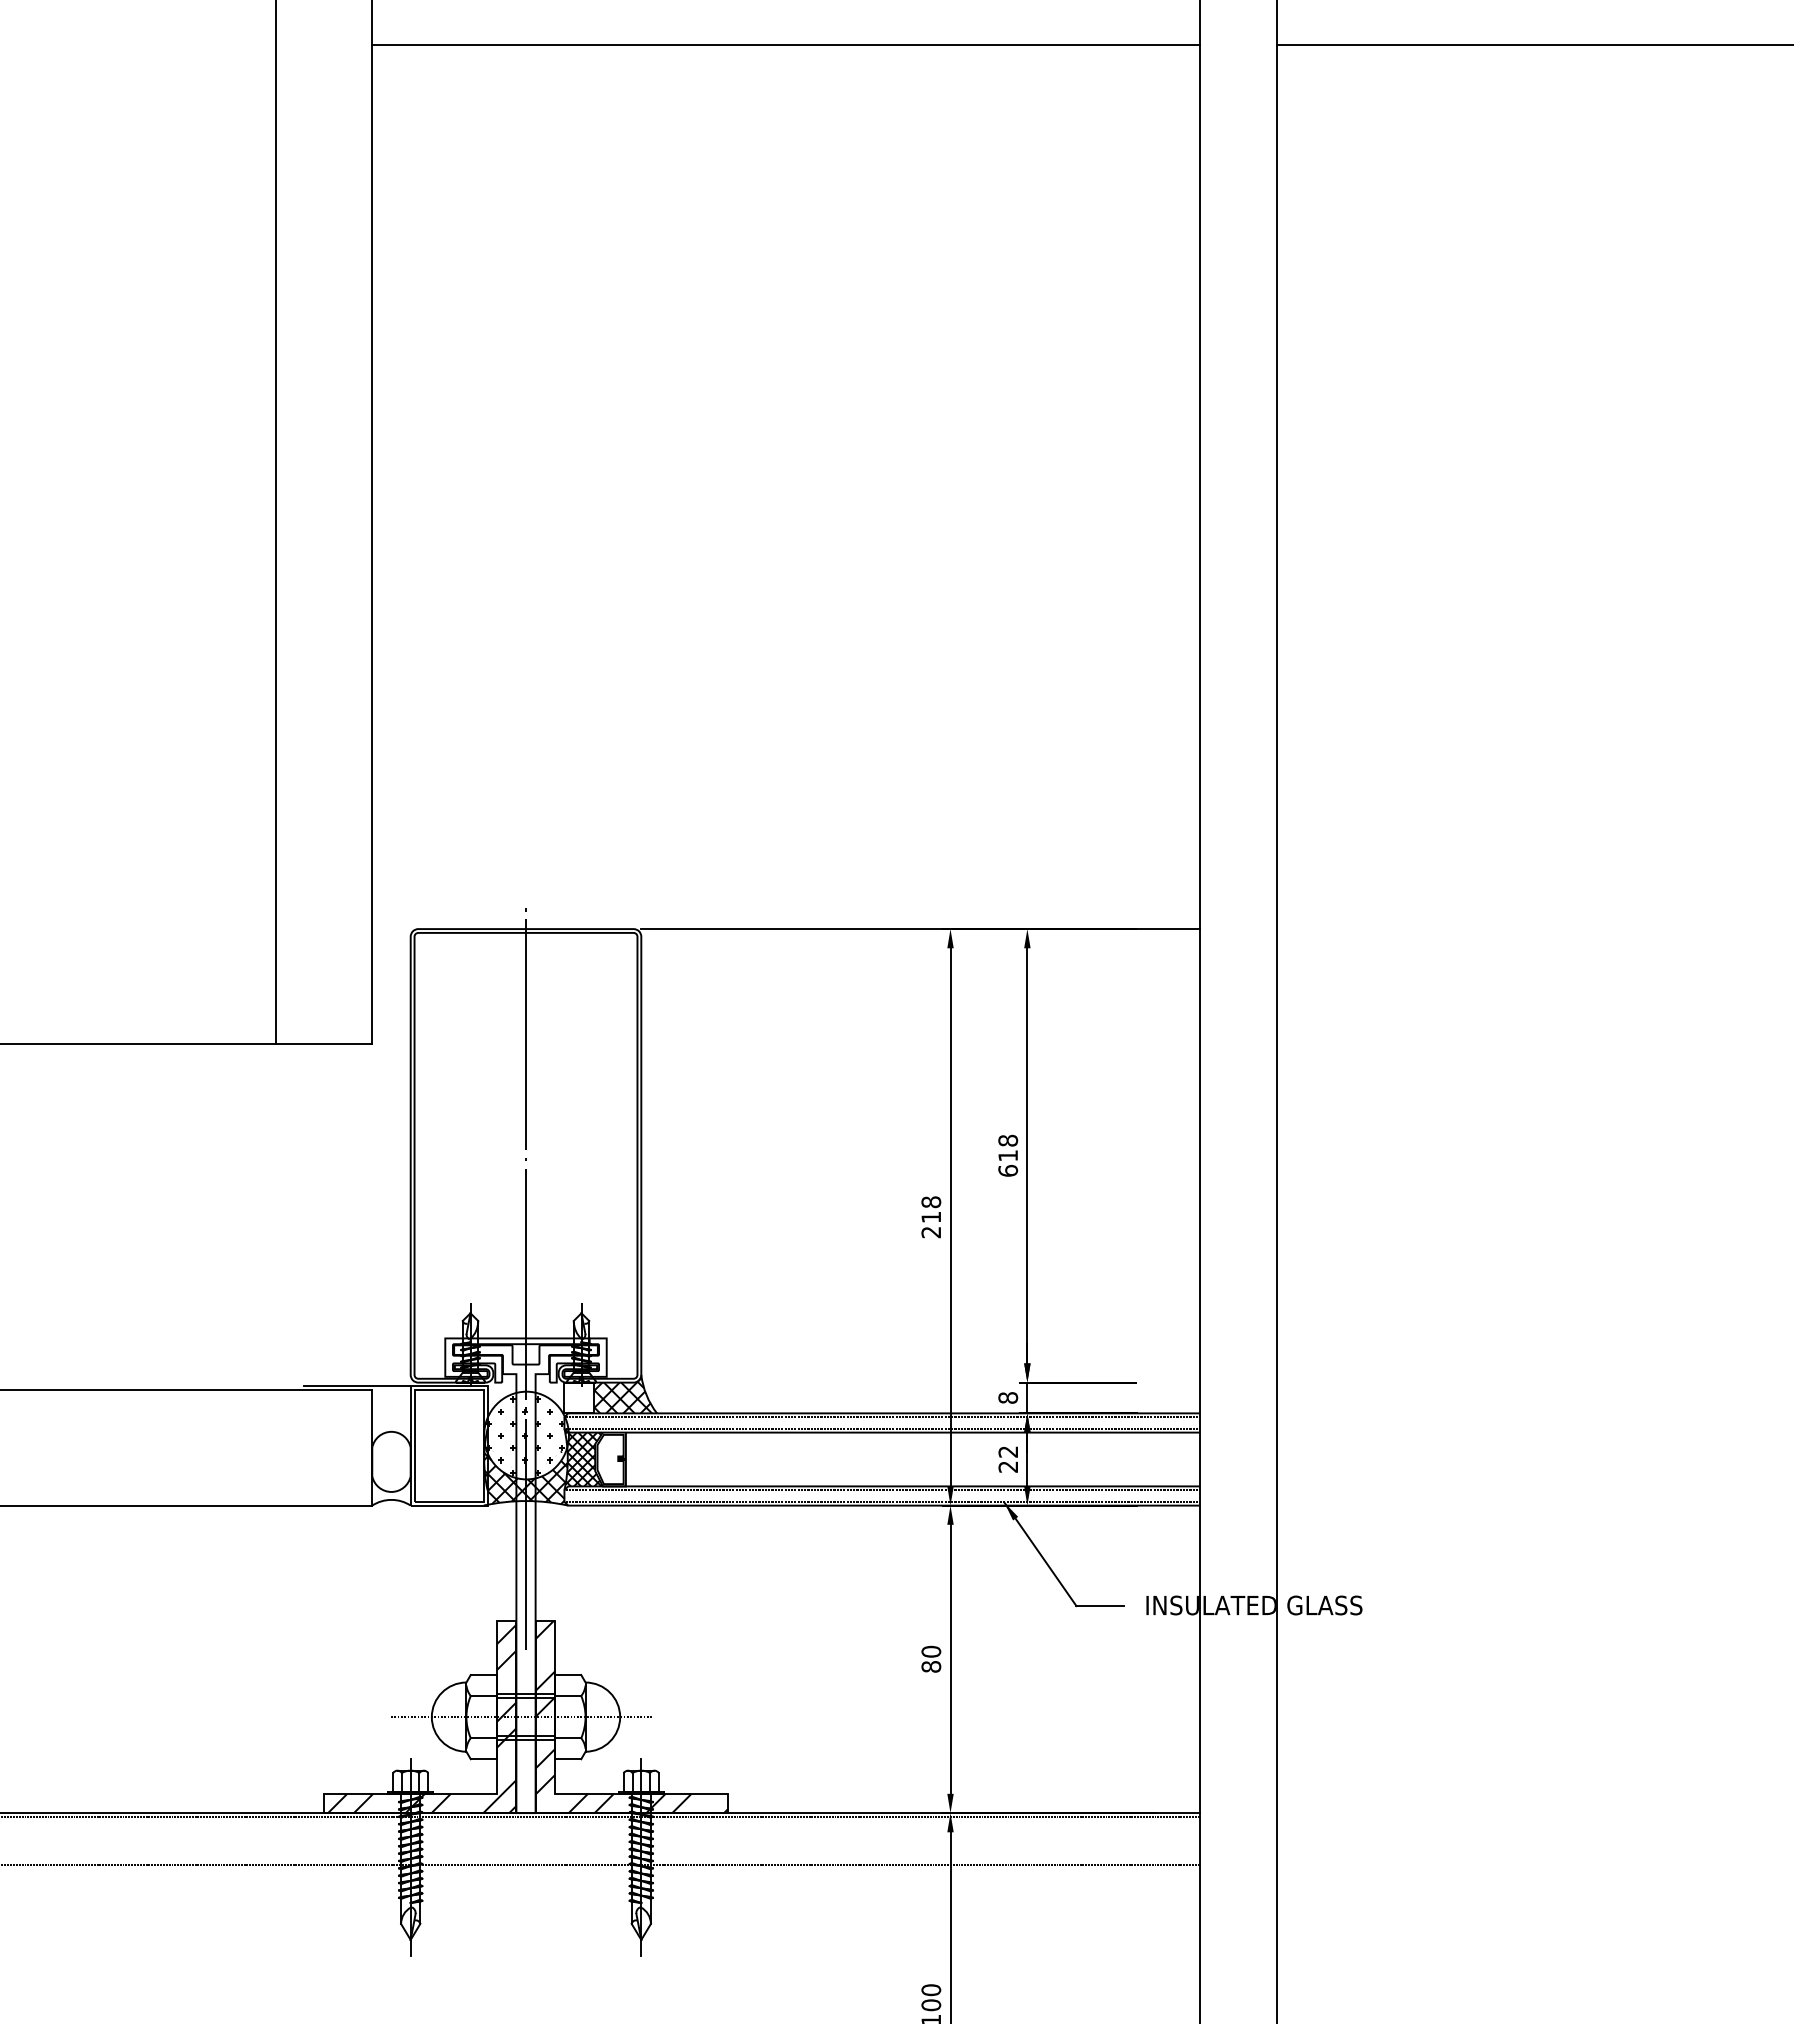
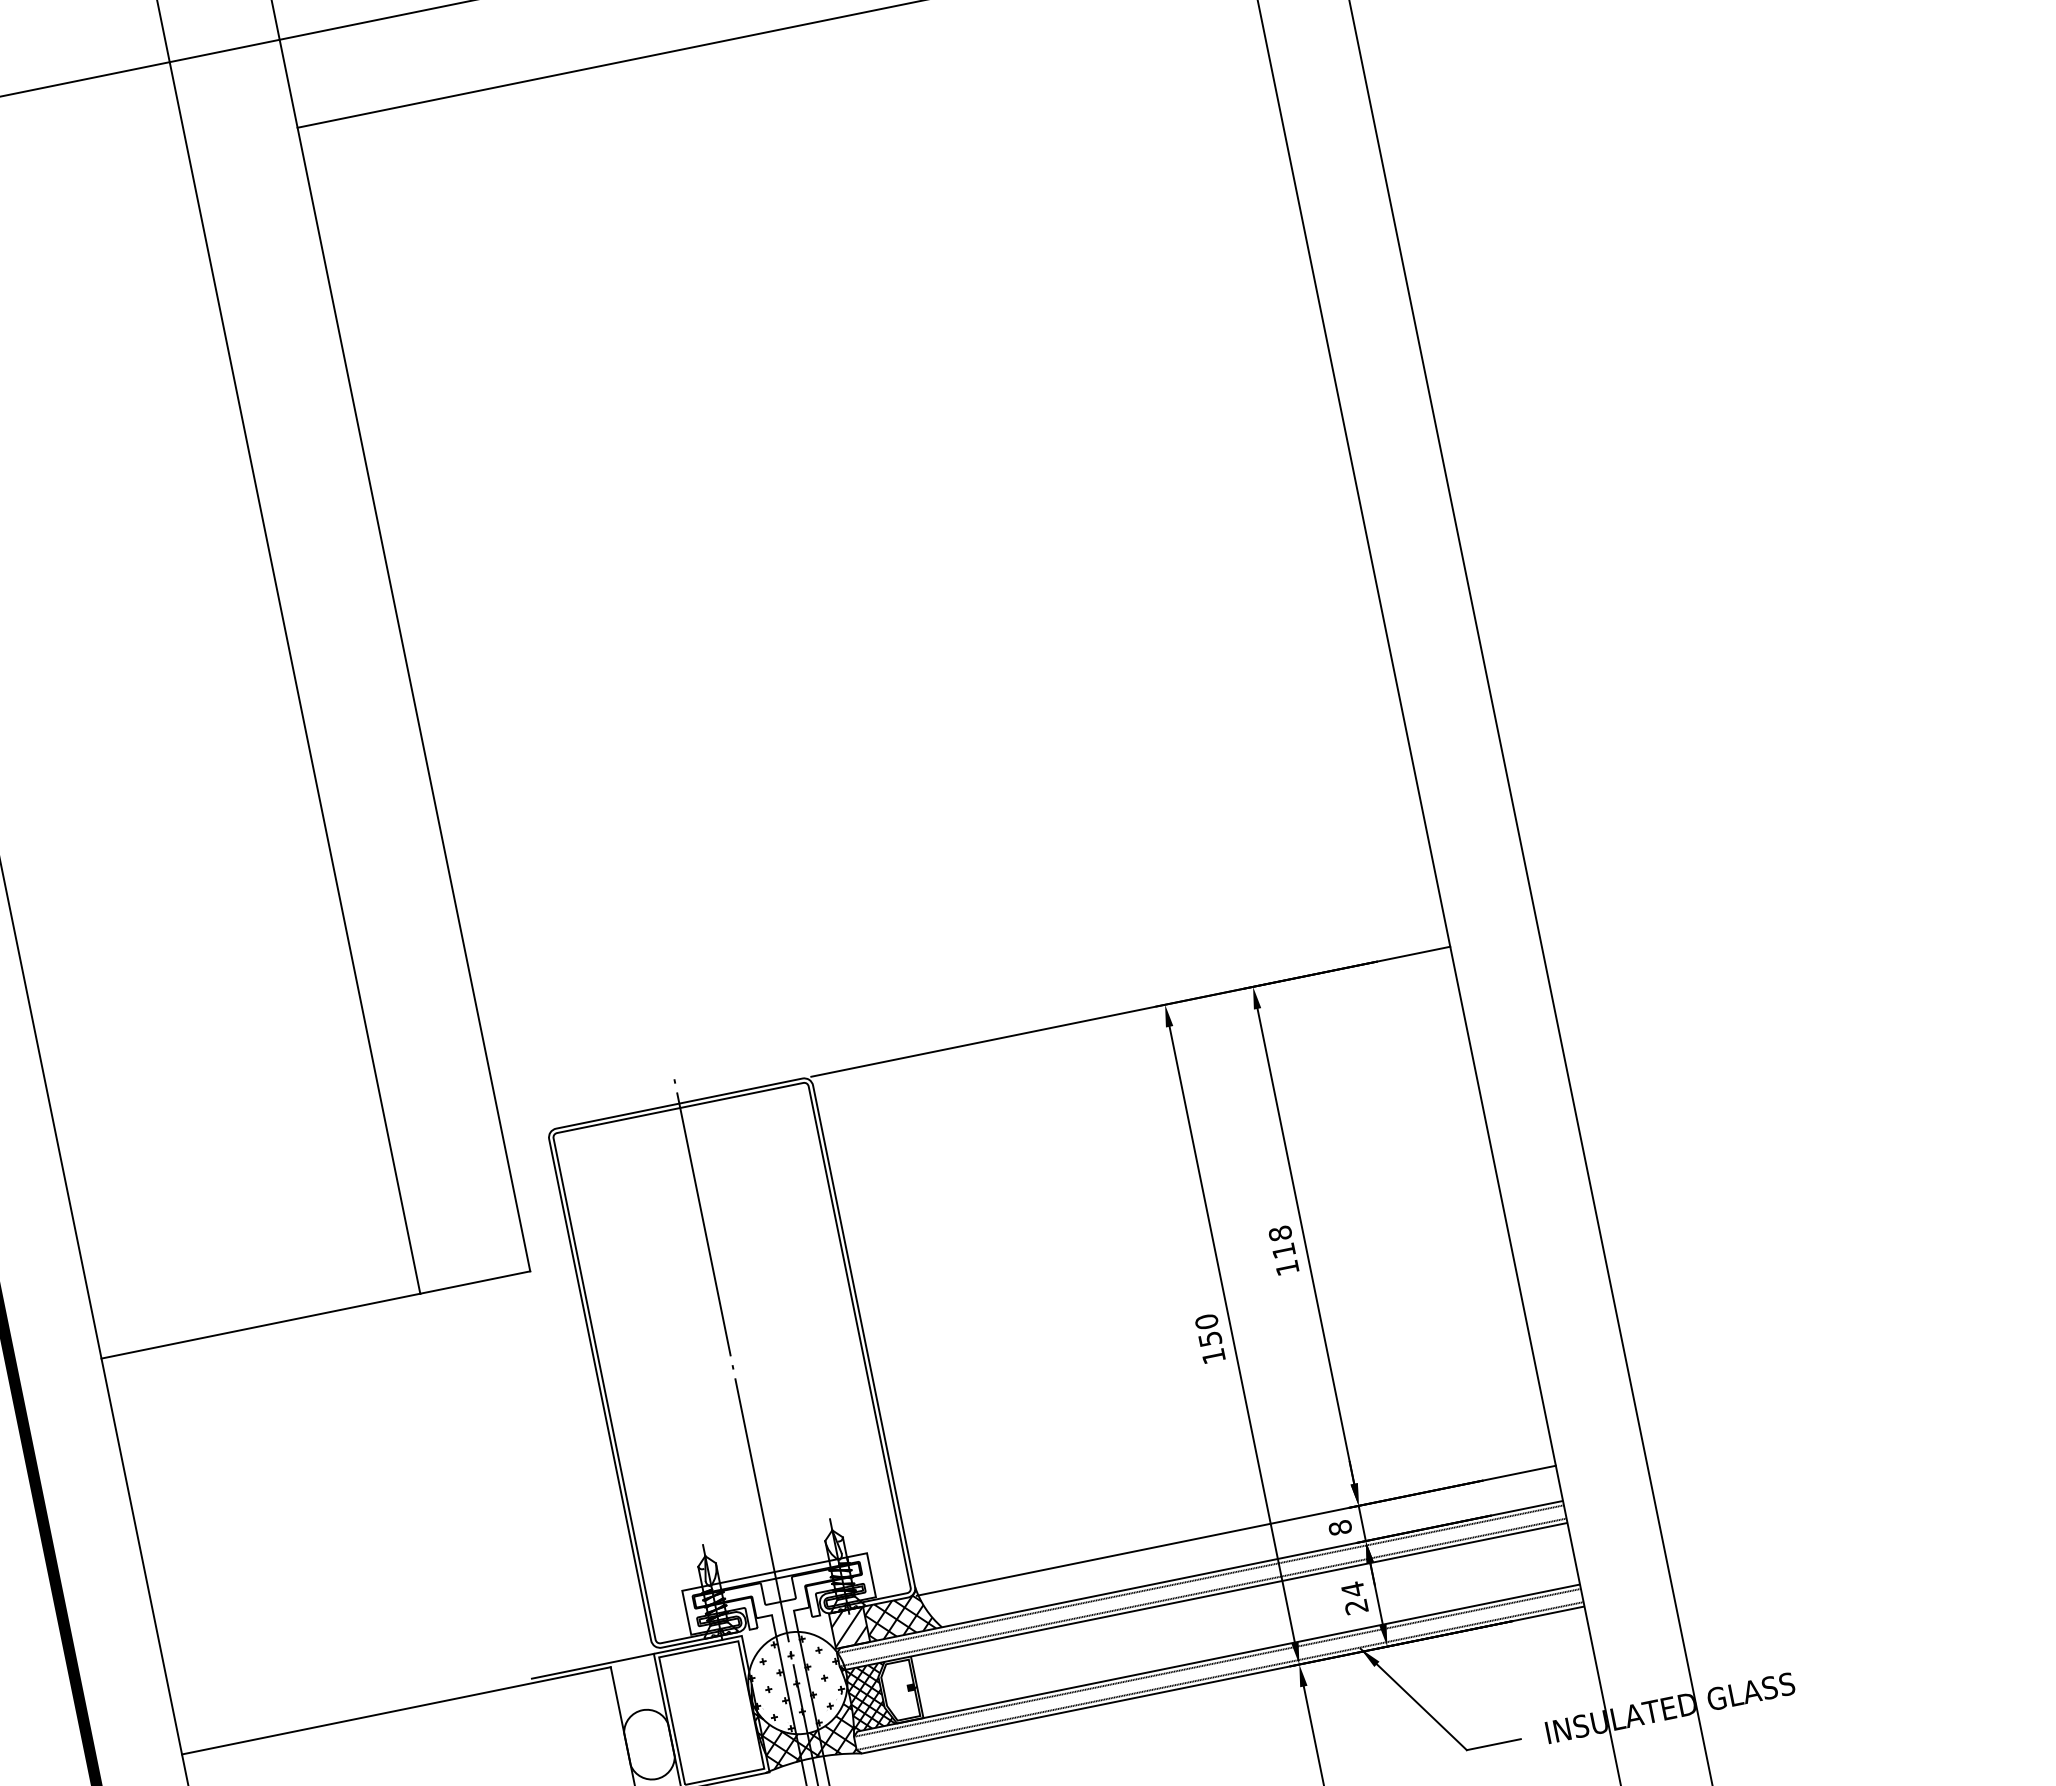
text: (1008, 1170) -> (1287, 1267), 618 -> 118
text: (931, 1217) -> (1210, 1339), 218 -> 150
line: (920, 1382) -> (1236, 1530), added
hatch: (579, 1397) -> (849, 1627), added
text: (1007, 1451) -> (1351, 1589), 22 -> 24

